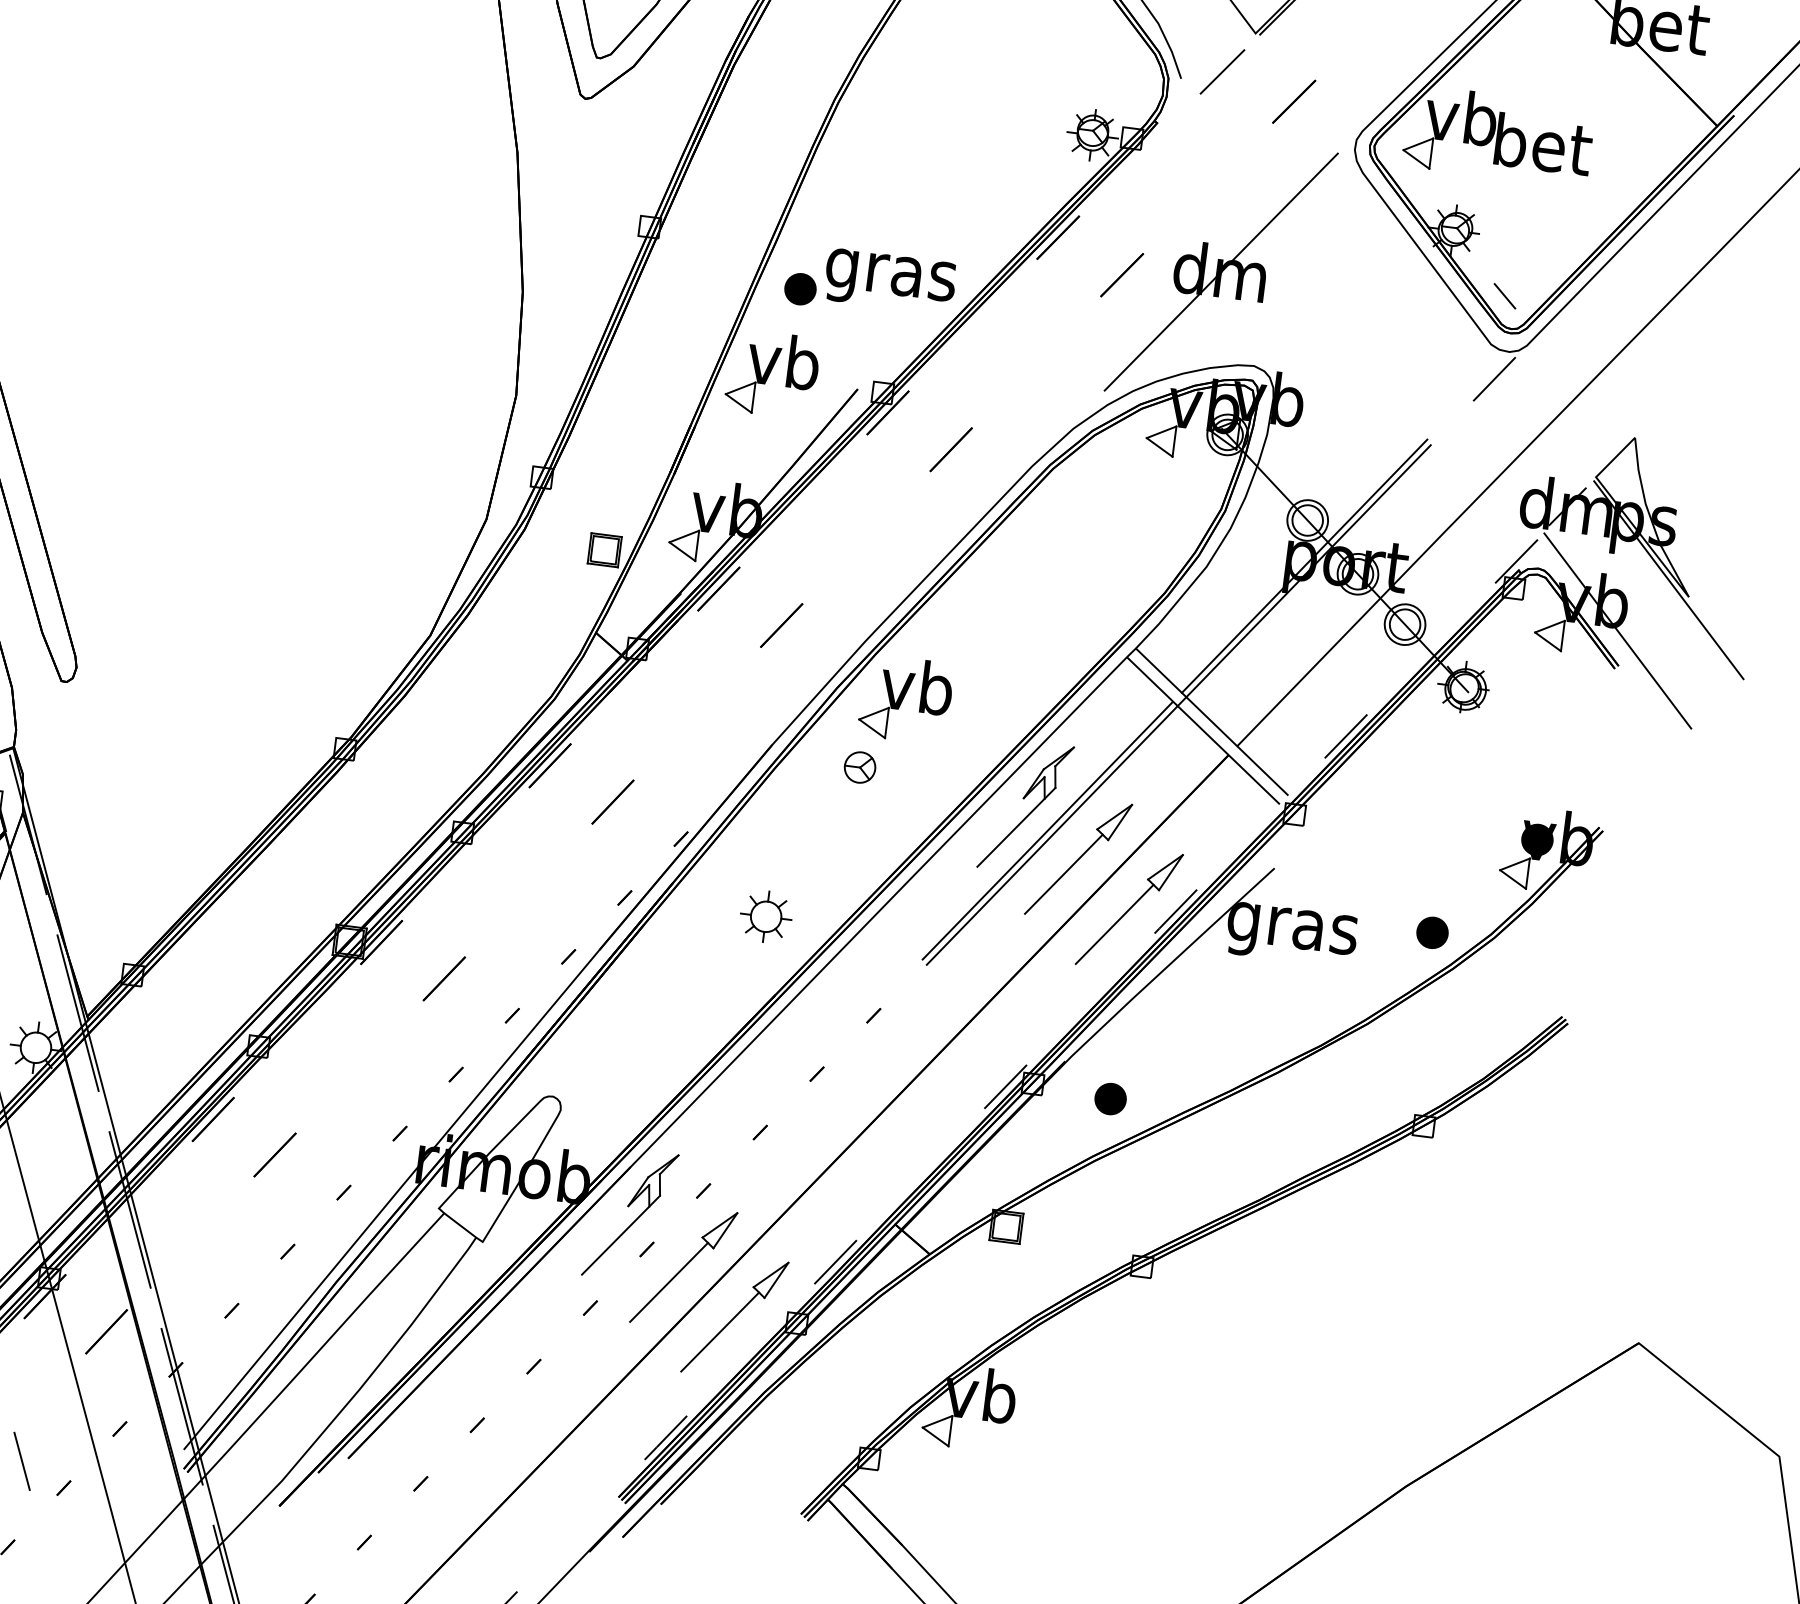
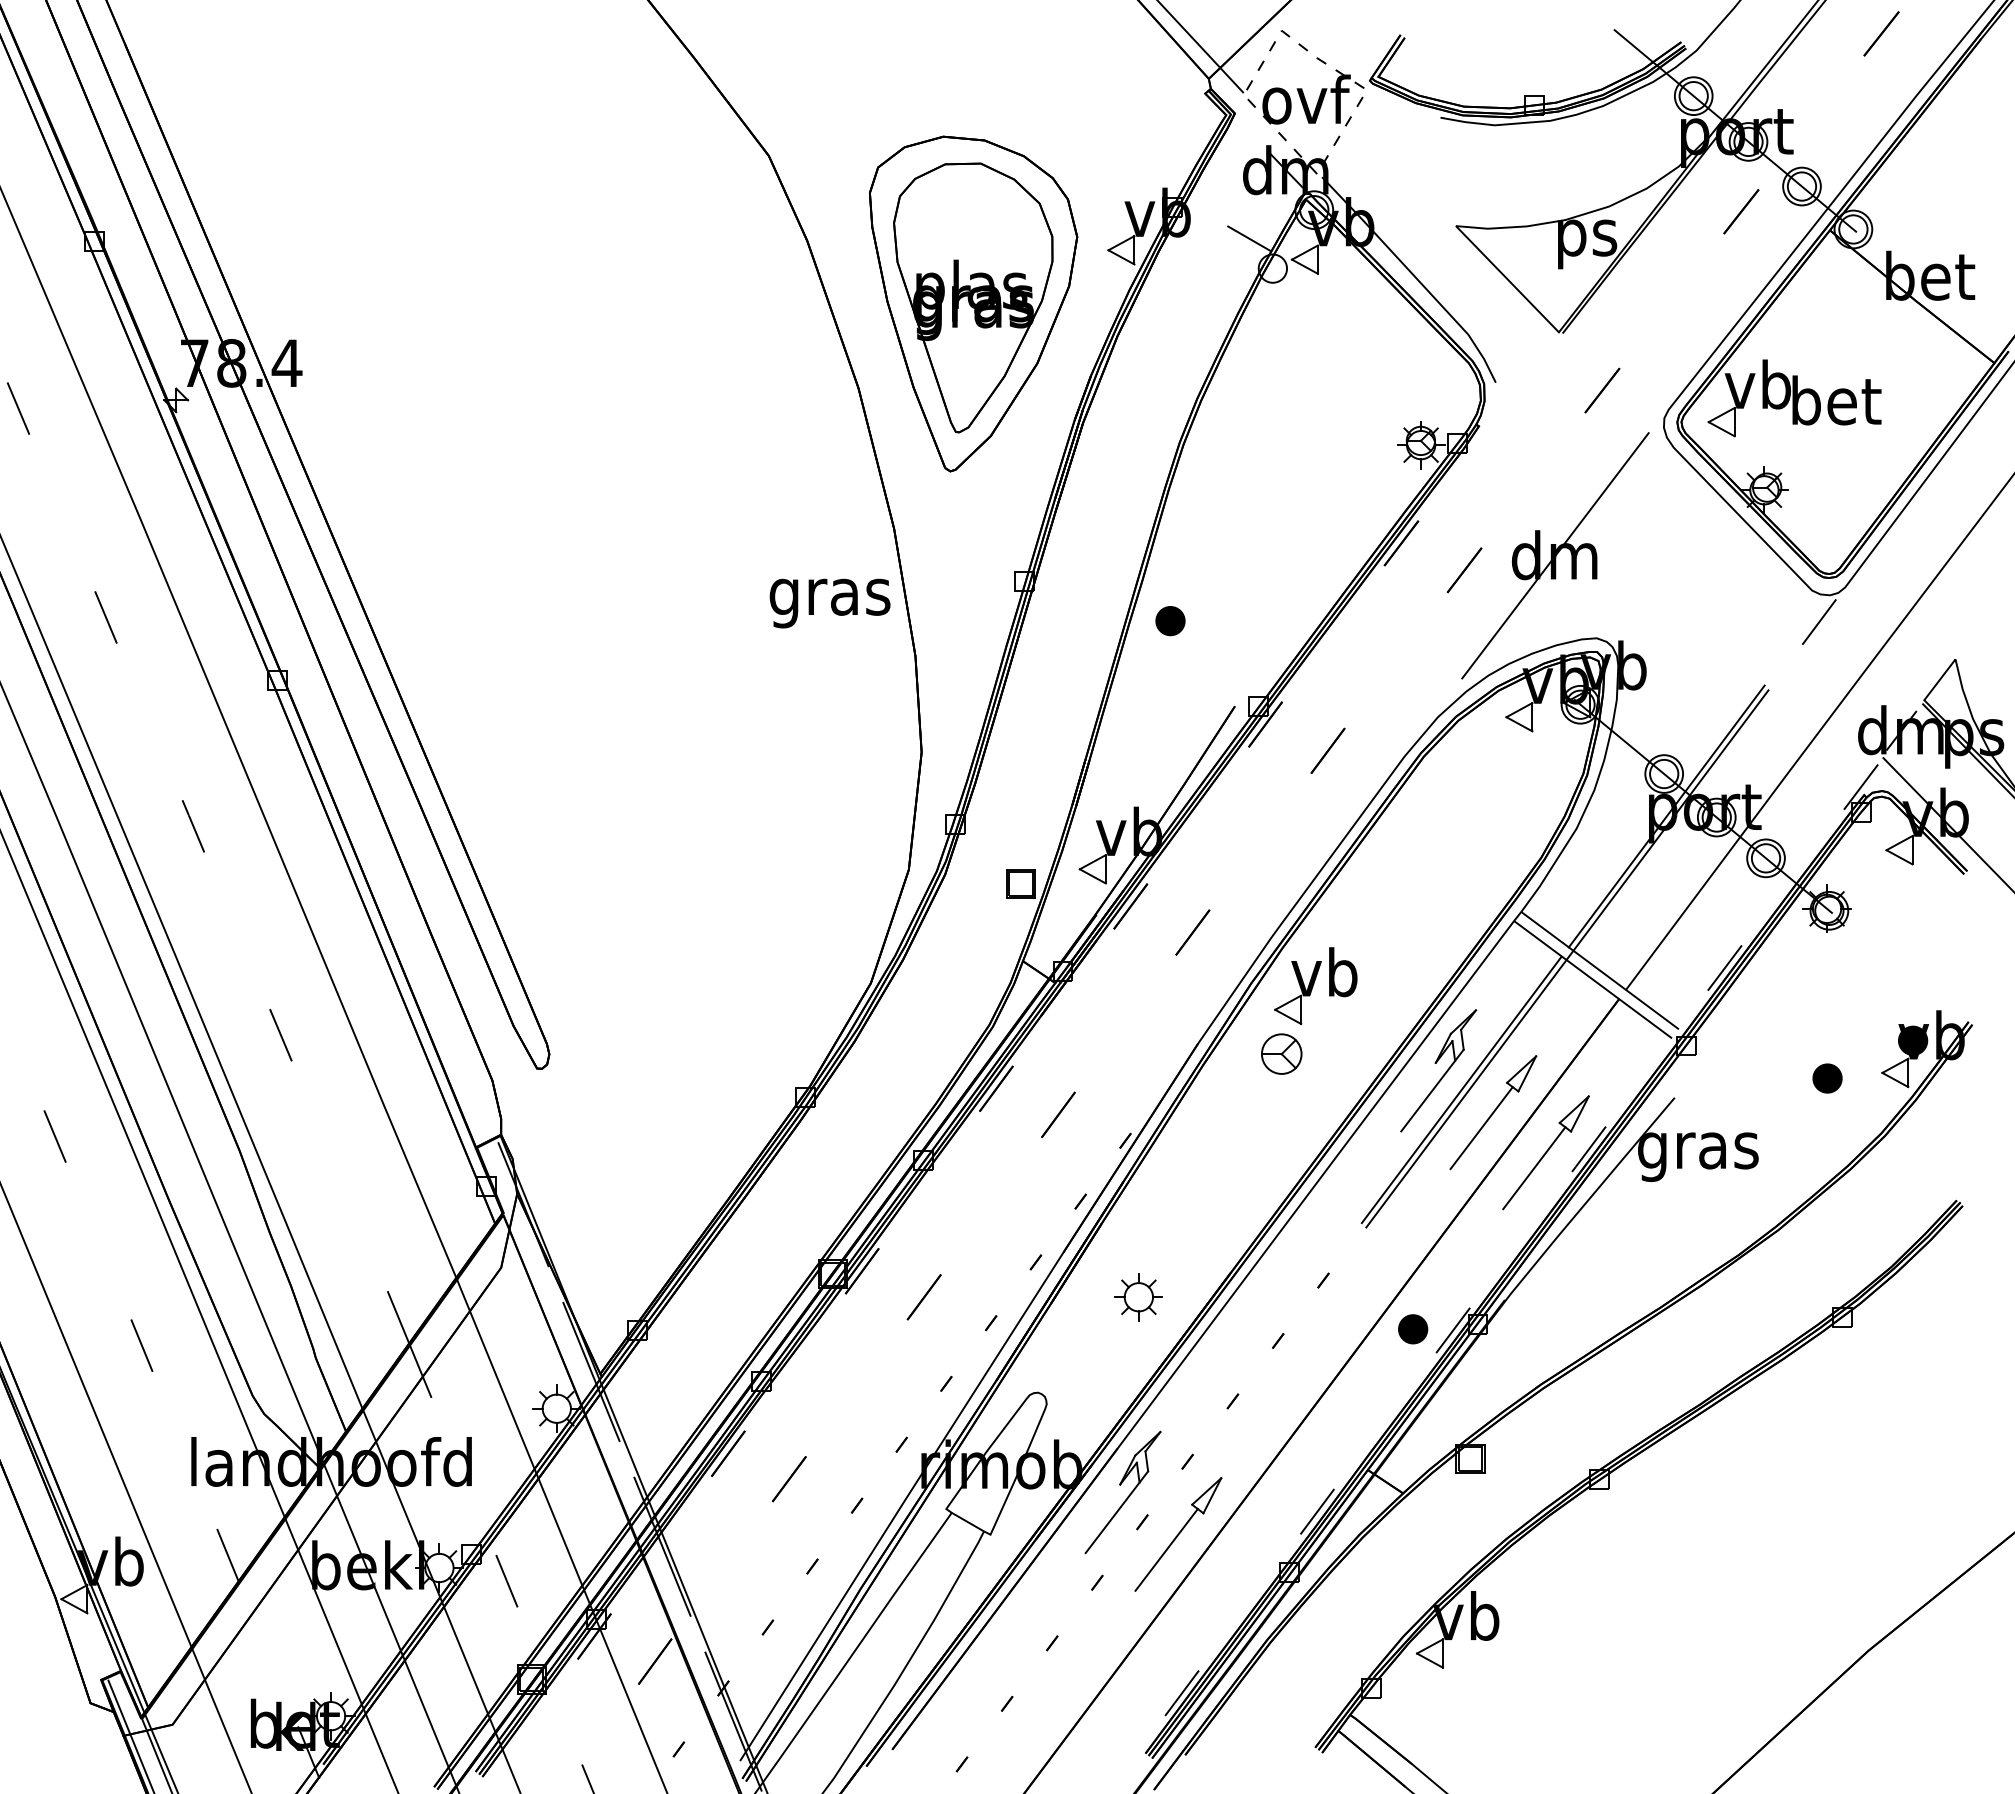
line: (1221, 71) -> (1532, 371), removed
text: (889, 281) -> (829, 603), moved
line: (1505, 296) -> (1819, 544), removed
part: (772, 374) -> (1154, 702), removed
part: (859, 767) -> (1281, 1053), size x1.4
part: (765, 916) -> (1138, 1297), moved
part: (1432, 932) -> (1827, 1078), moved
part: (1111, 1099) -> (1413, 1329), moved
part: (735, 1316) -> (1231, 1573), removed

